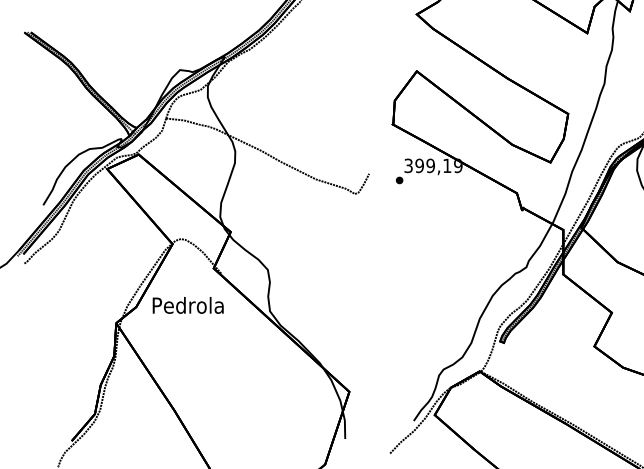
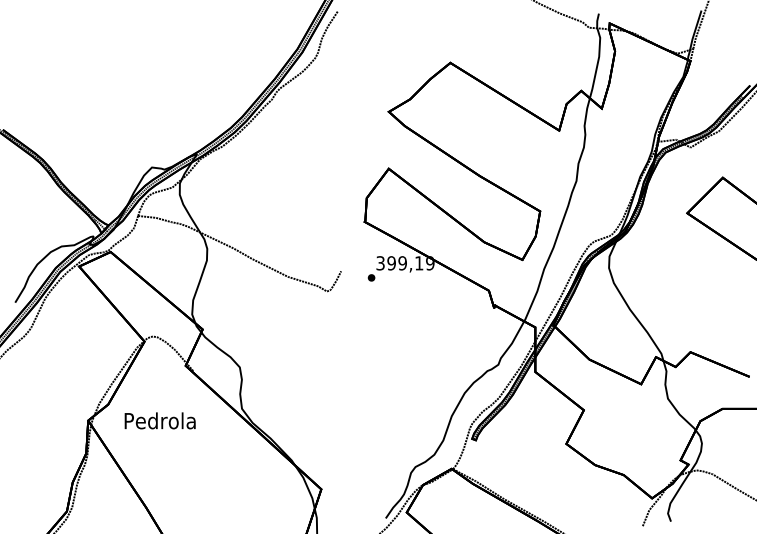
text: (187, 305) -> (159, 420), moved

